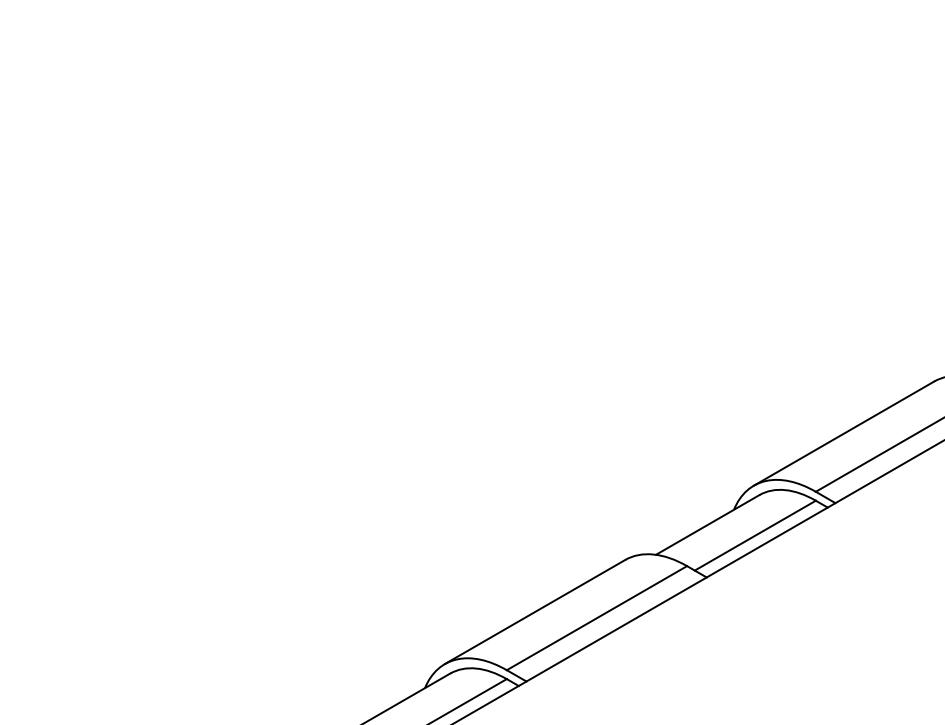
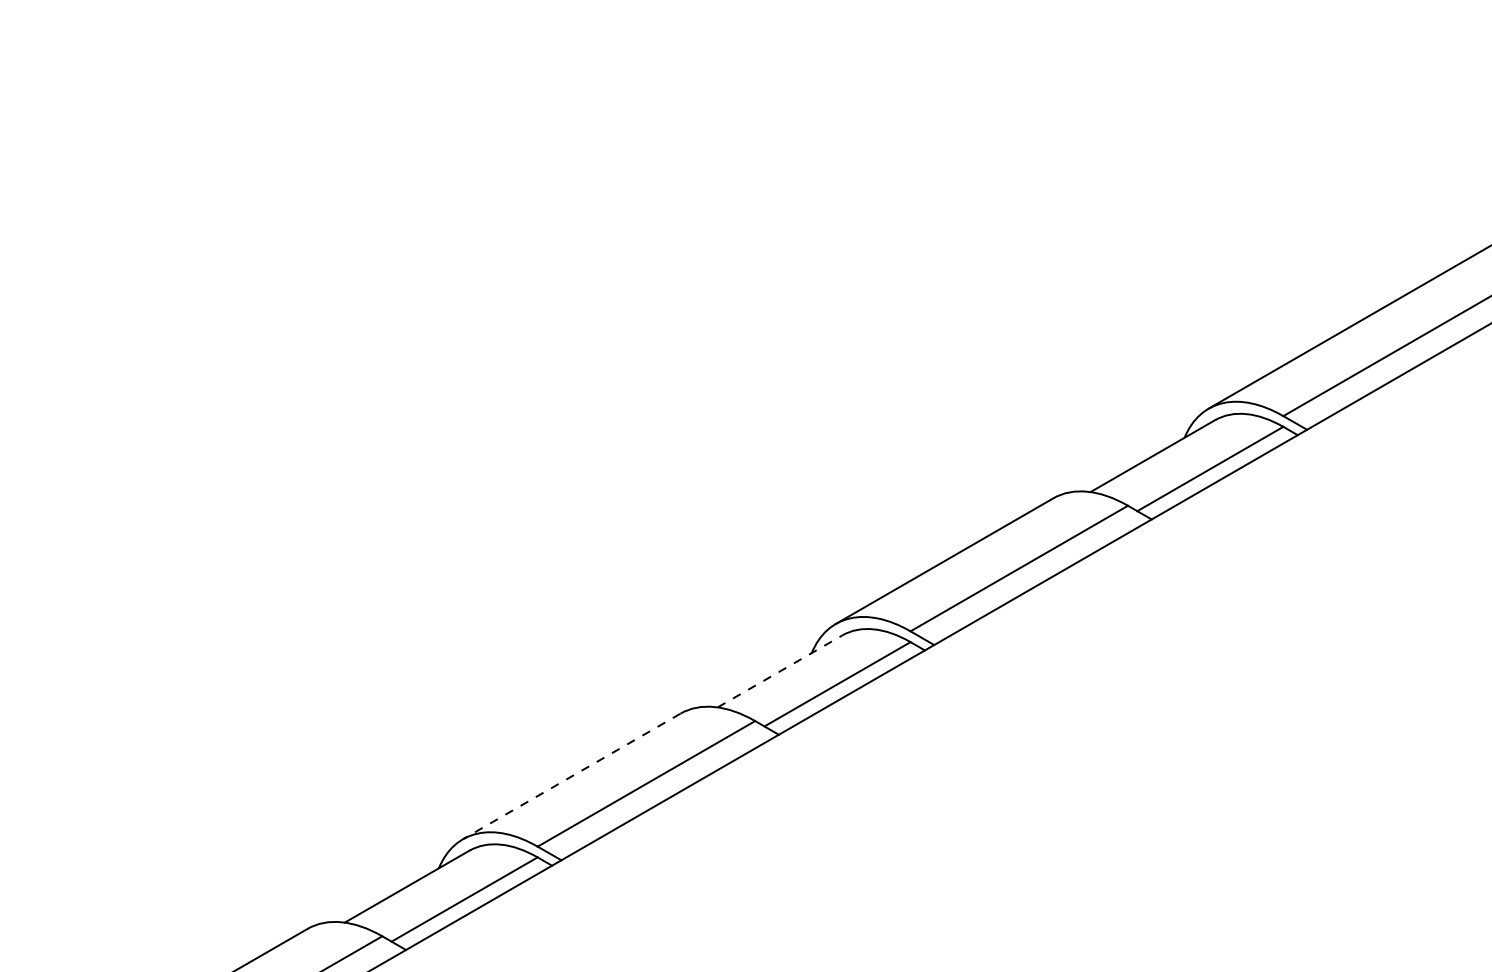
line: (708, 525) -> (780, 671), solid -> dashed
line: (534, 612) -> (571, 776), solid -> dashed

